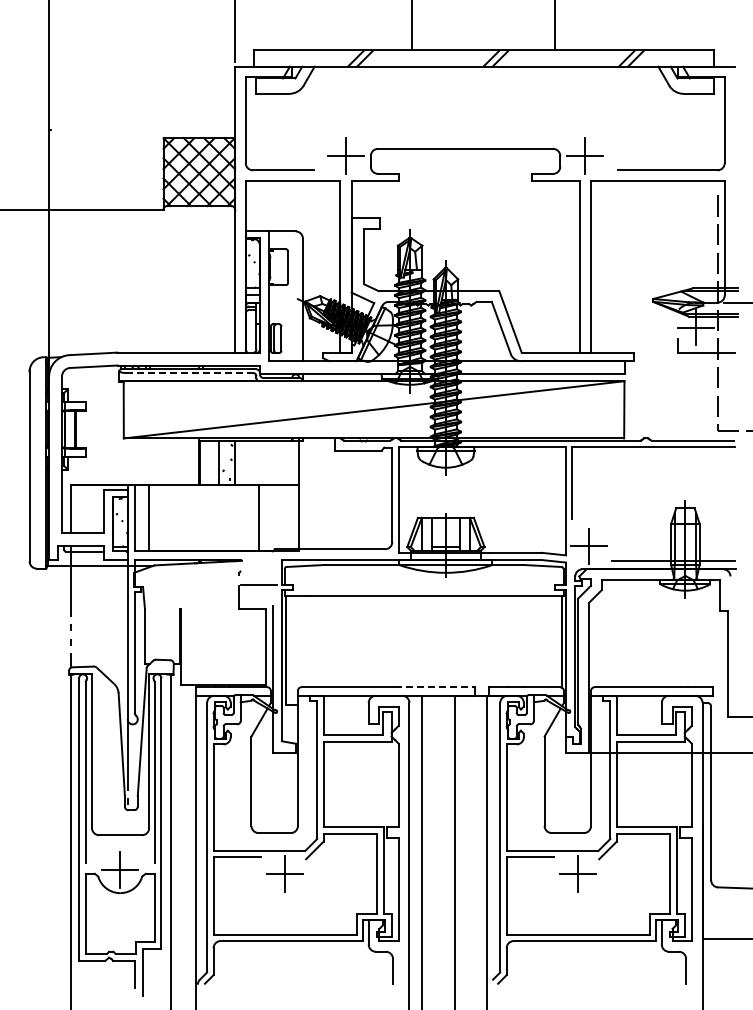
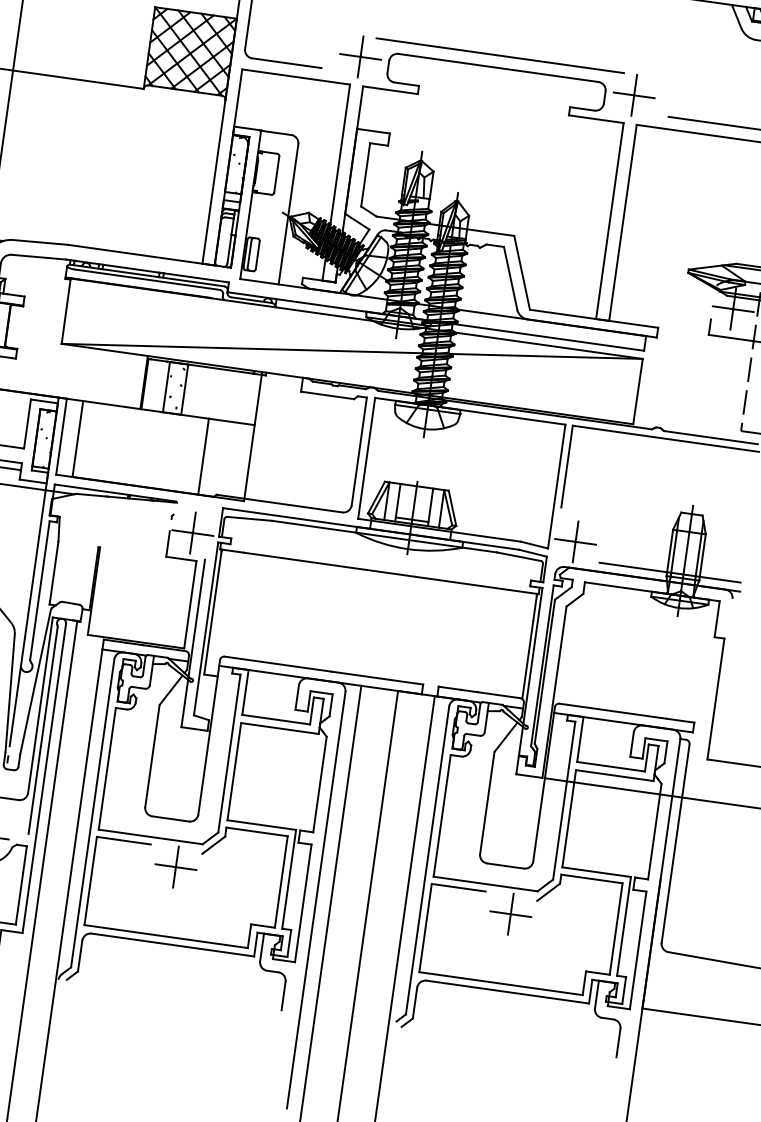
line: (465, 137) -> (500, 54), added
line: (190, 373) -> (148, 280), dashed -> solid
line: (259, 584) -> (193, 532), added
line: (435, 687) -> (377, 678), dashed -> solid

